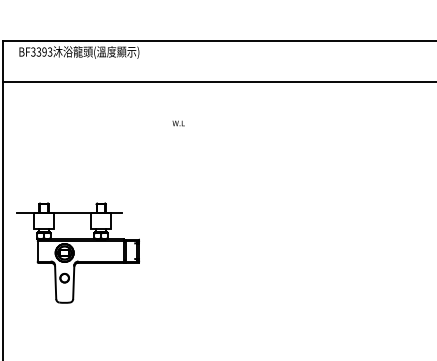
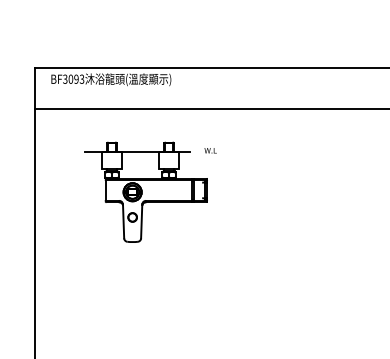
text: (38, 51) -> (70, 78), BF3393 -> BF3093
part: (77, 252) -> (145, 191), moved

